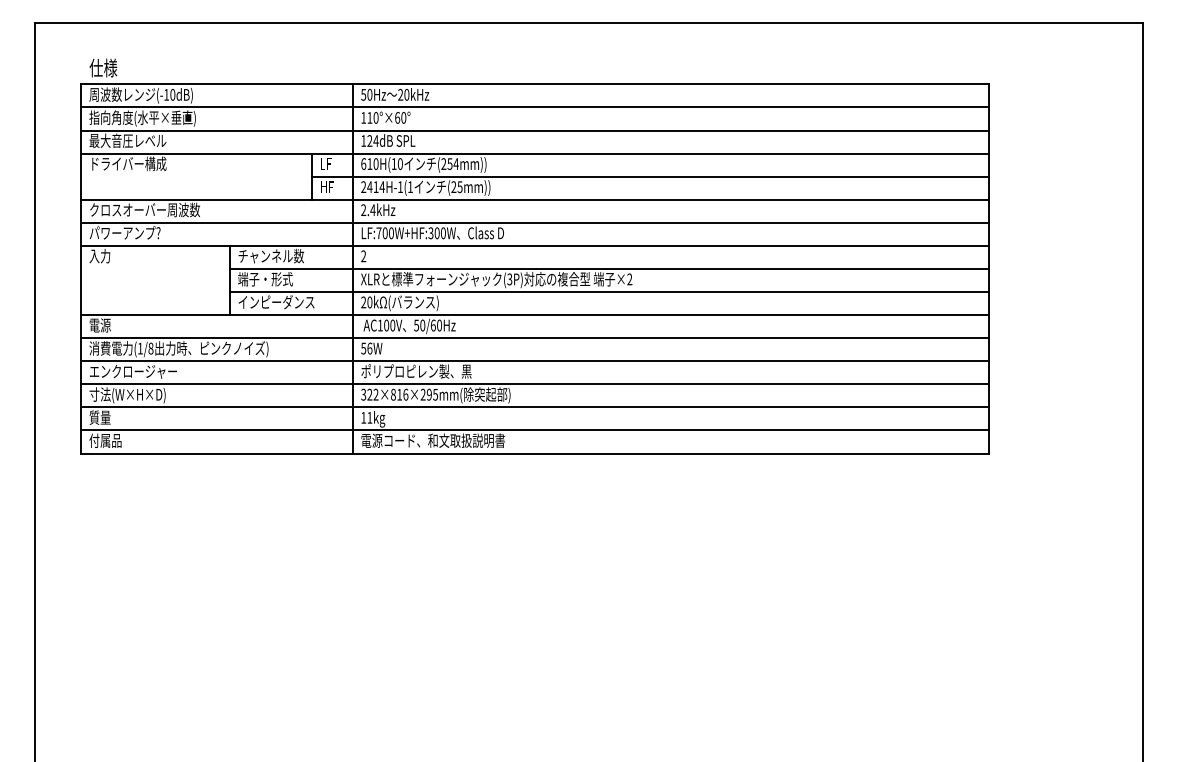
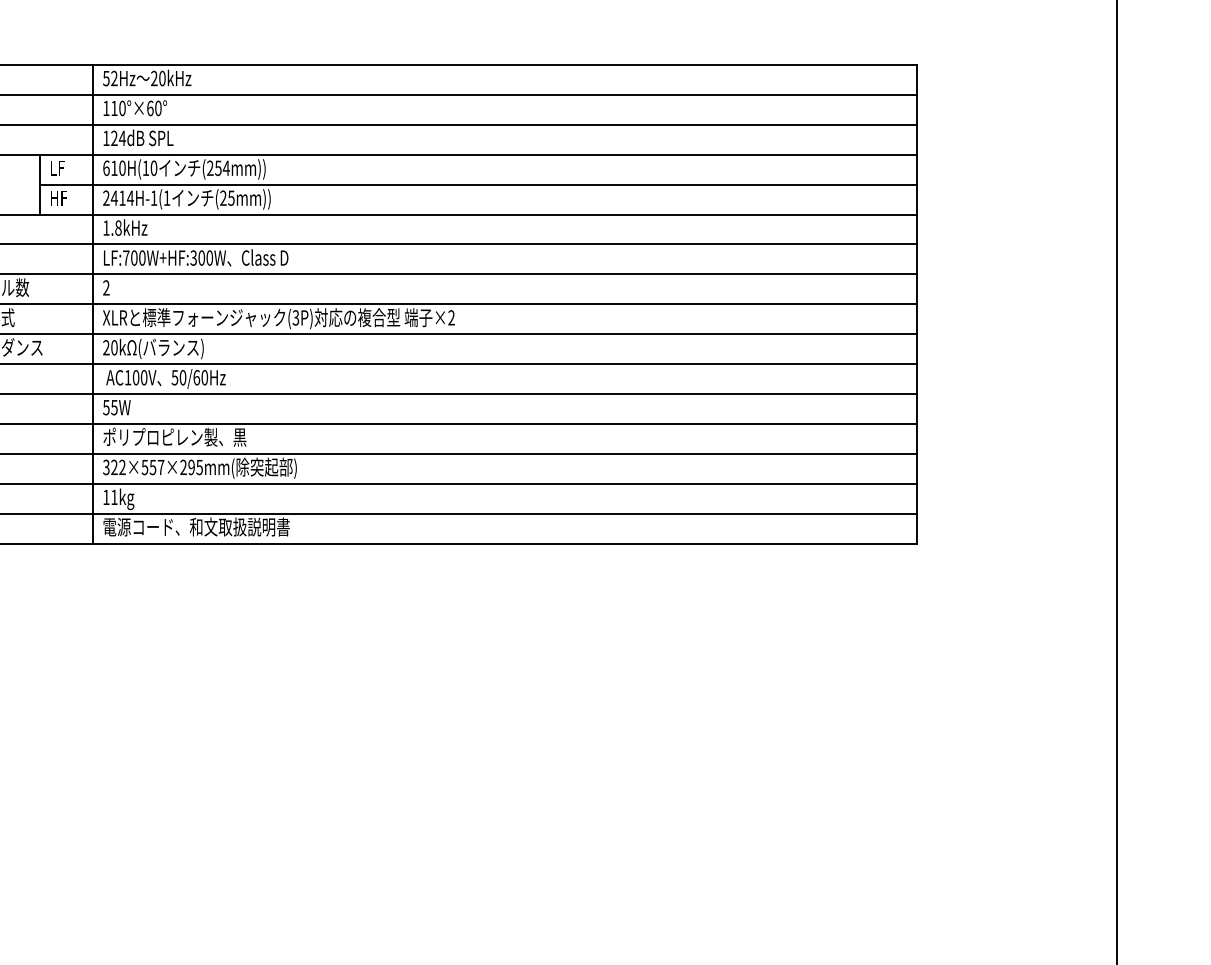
text: (369, 94) -> (113, 78), 50Hz -> 52Hz
text: (368, 210) -> (112, 228), 2.4kHz -> 1.8kHz
text: (369, 348) -> (113, 407), 56W -> 55W
text: (399, 394) -> (152, 467), 322×816×295mm( -> 322×557×295mm(

